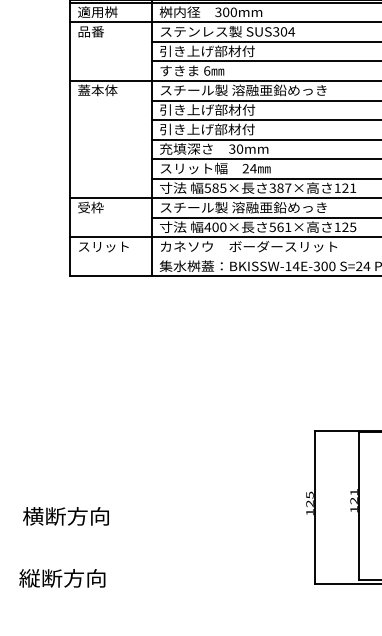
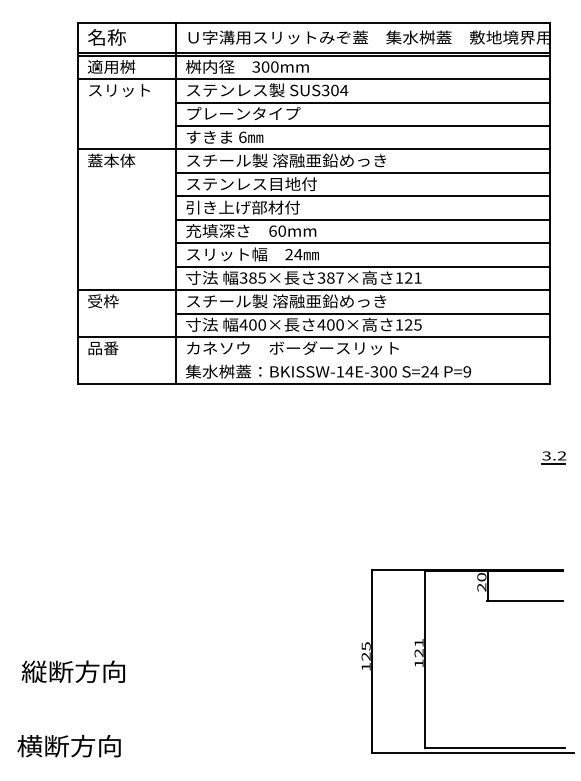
text: (103, 31) -> (118, 90), 品番 -> スリット
text: (207, 51) -> (243, 113), 引き上げ部材付 -> プレーンタイプ
text: (214, 110) -> (251, 184), 引き上げ部材付 -> ステンレス目地付
text: (231, 148) -> (272, 230), 30mm -> 60mm
text: (207, 187) -> (243, 277), 585× -> 385×
text: (280, 226) -> (330, 324), 561× -> 400×
text: (103, 246) -> (118, 348), スリット -> 品番
text: (32, 516) -> (33, 671), 横断方向 -> 縦断方向
text: (29, 578) -> (29, 746), 縦断方向 -> 横断方向

